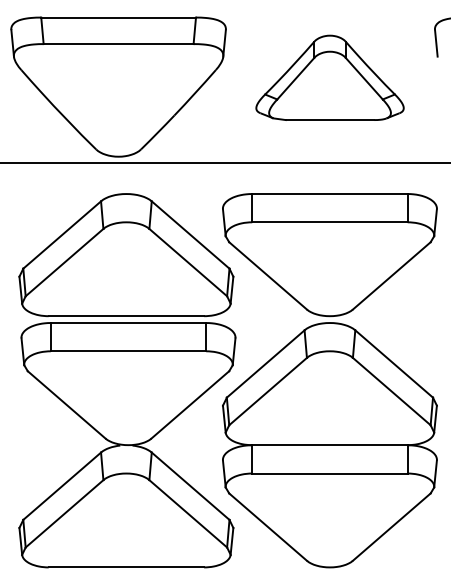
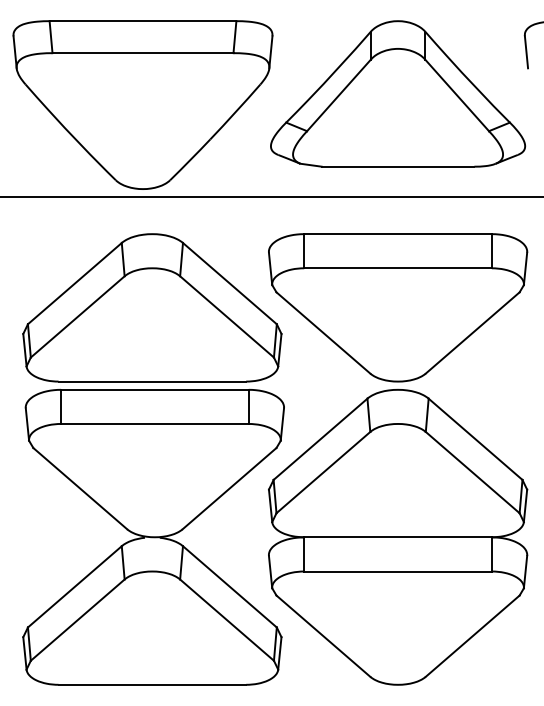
part: (330, 77) -> (398, 93), size x1.43

